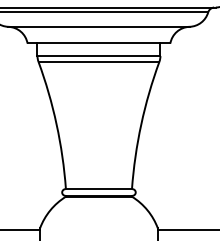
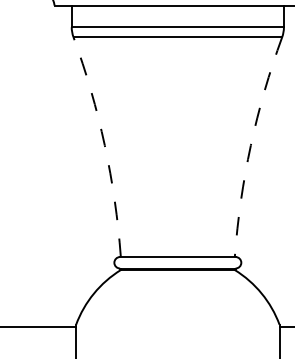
arc: (56, 124) -> (104, 145), solid -> dashed
arc: (141, 124) -> (251, 145), solid -> dashed

